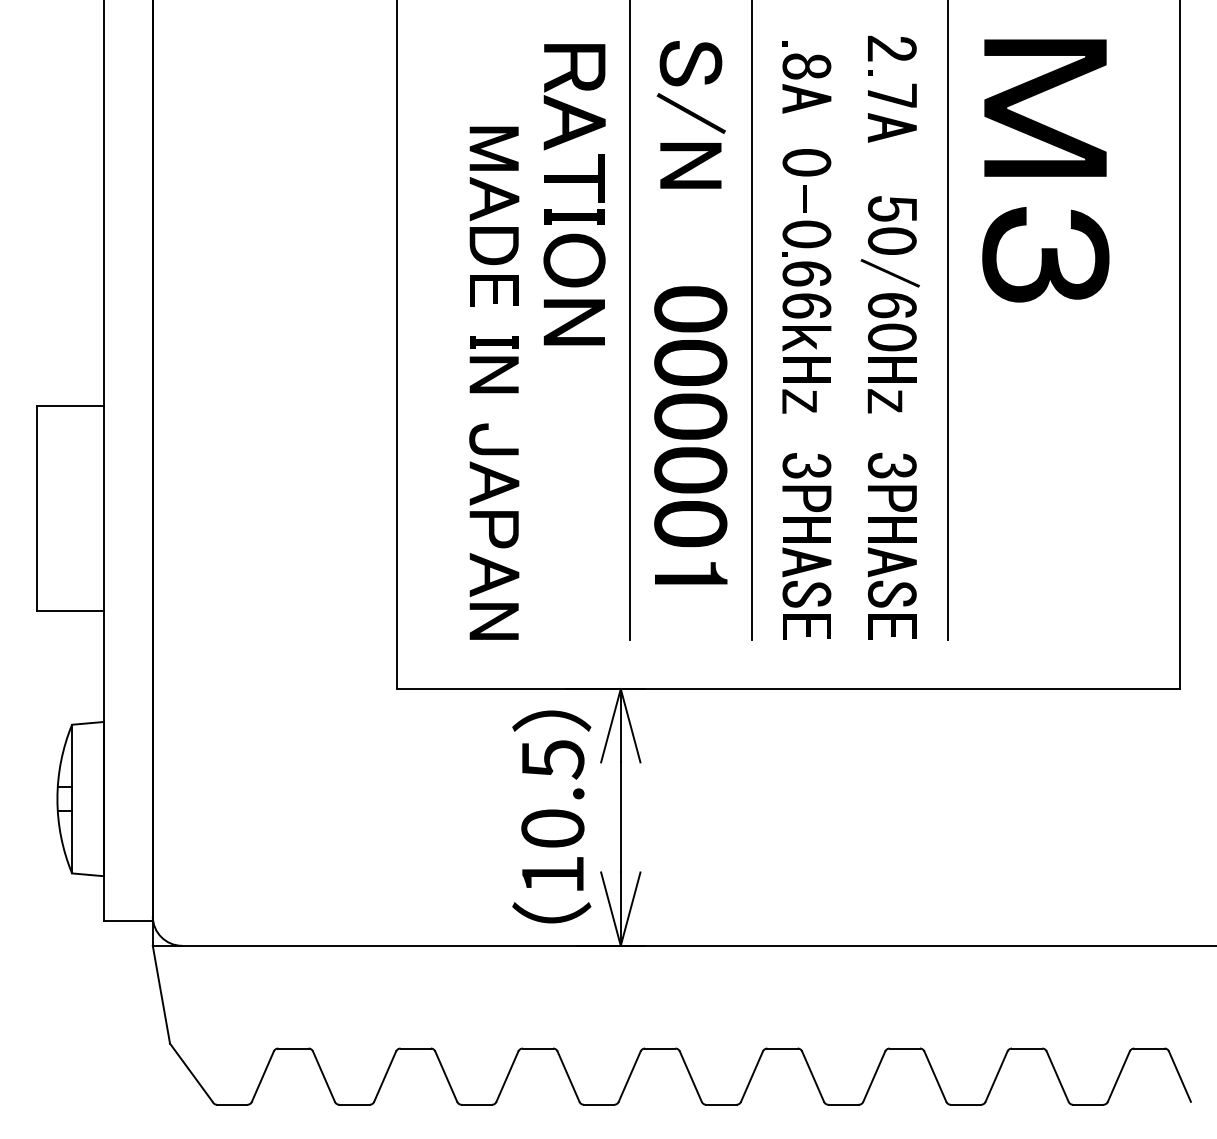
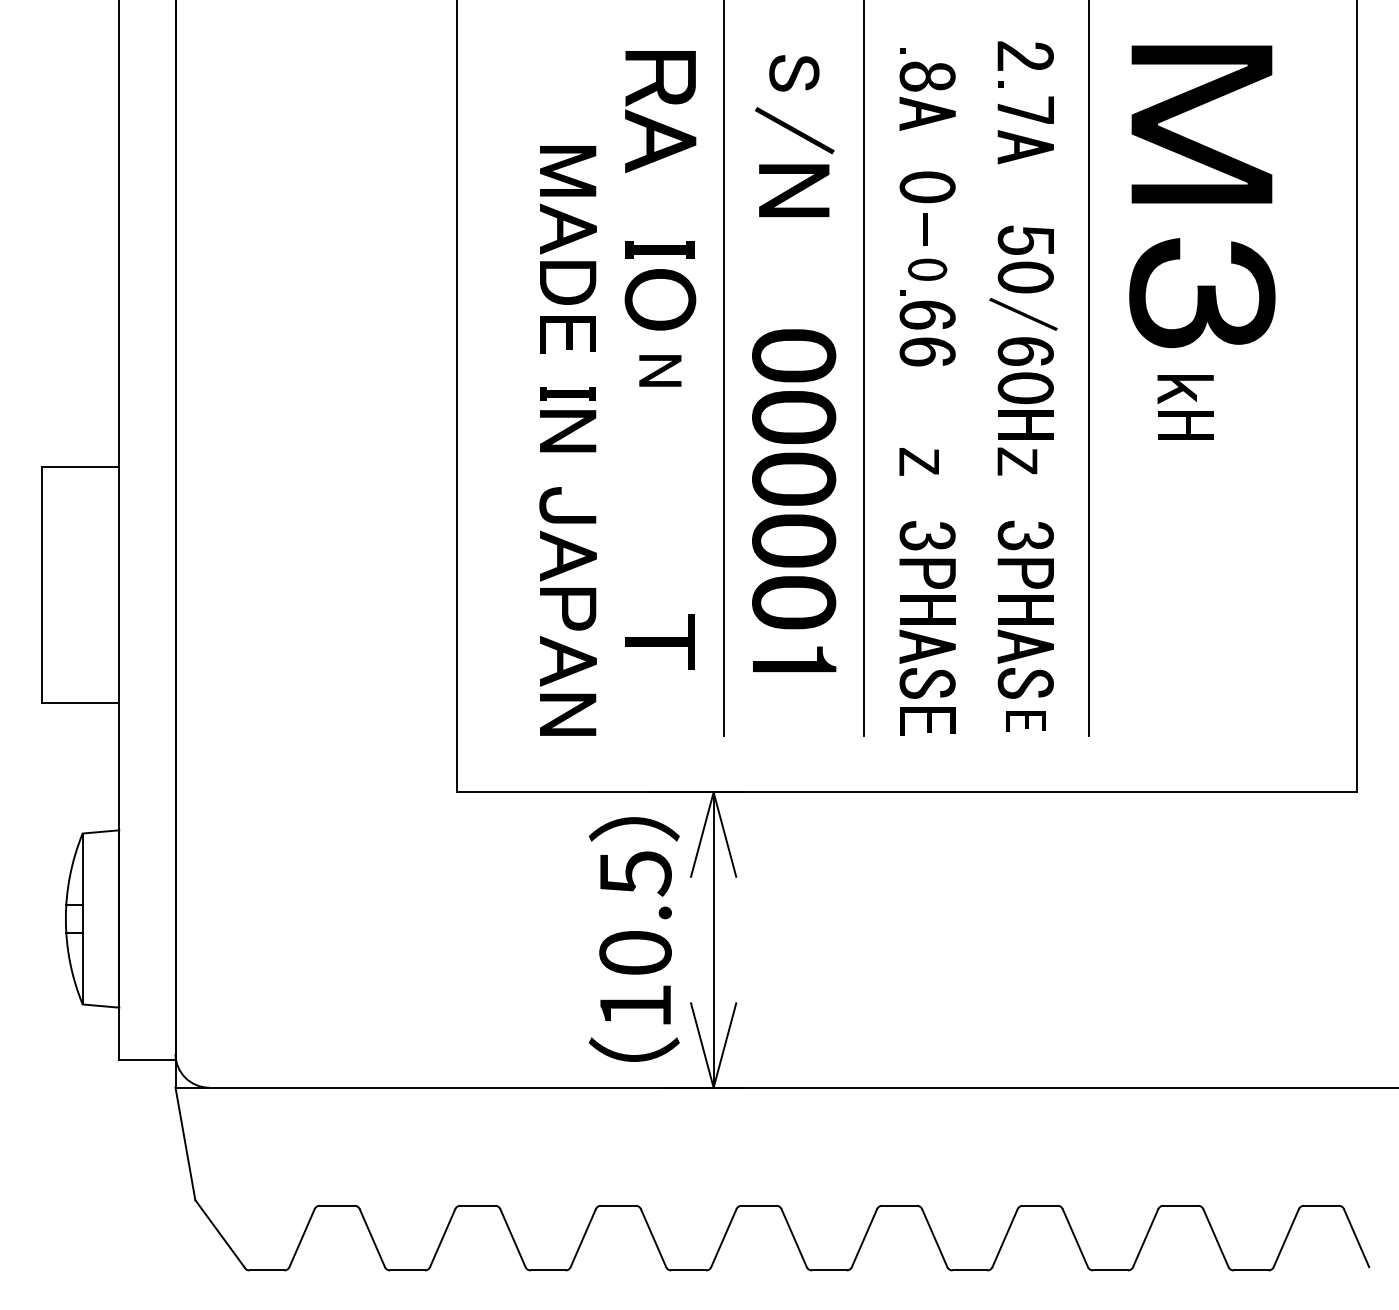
part: (691, 63) -> (794, 73), size x0.7
part: (573, 178) -> (659, 641), moved
part: (806, 234) -> (927, 269), size x0.7
part: (574, 322) -> (660, 370), size x0.6
part: (806, 354) -> (1185, 407), moved
part: (892, 627) -> (1025, 721), size x0.7

